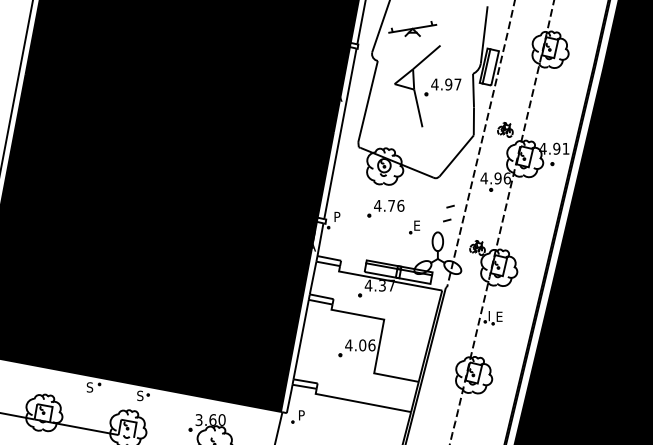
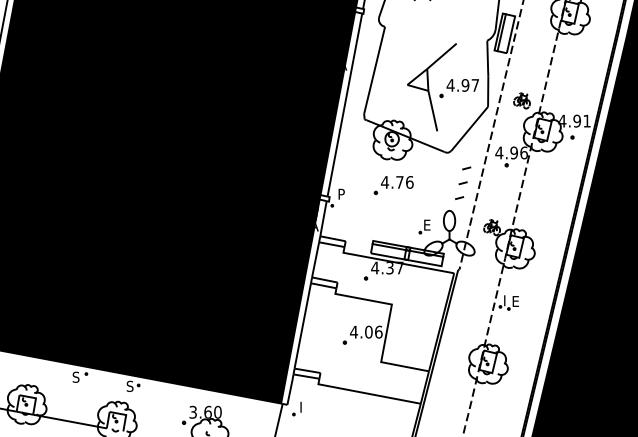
part: (427, 86) -> (442, 87), moved
line: (453, 192) -> (466, 168), added
part: (414, 227) -> (424, 227), moved
text: (302, 413) -> (304, 405), P -> I

